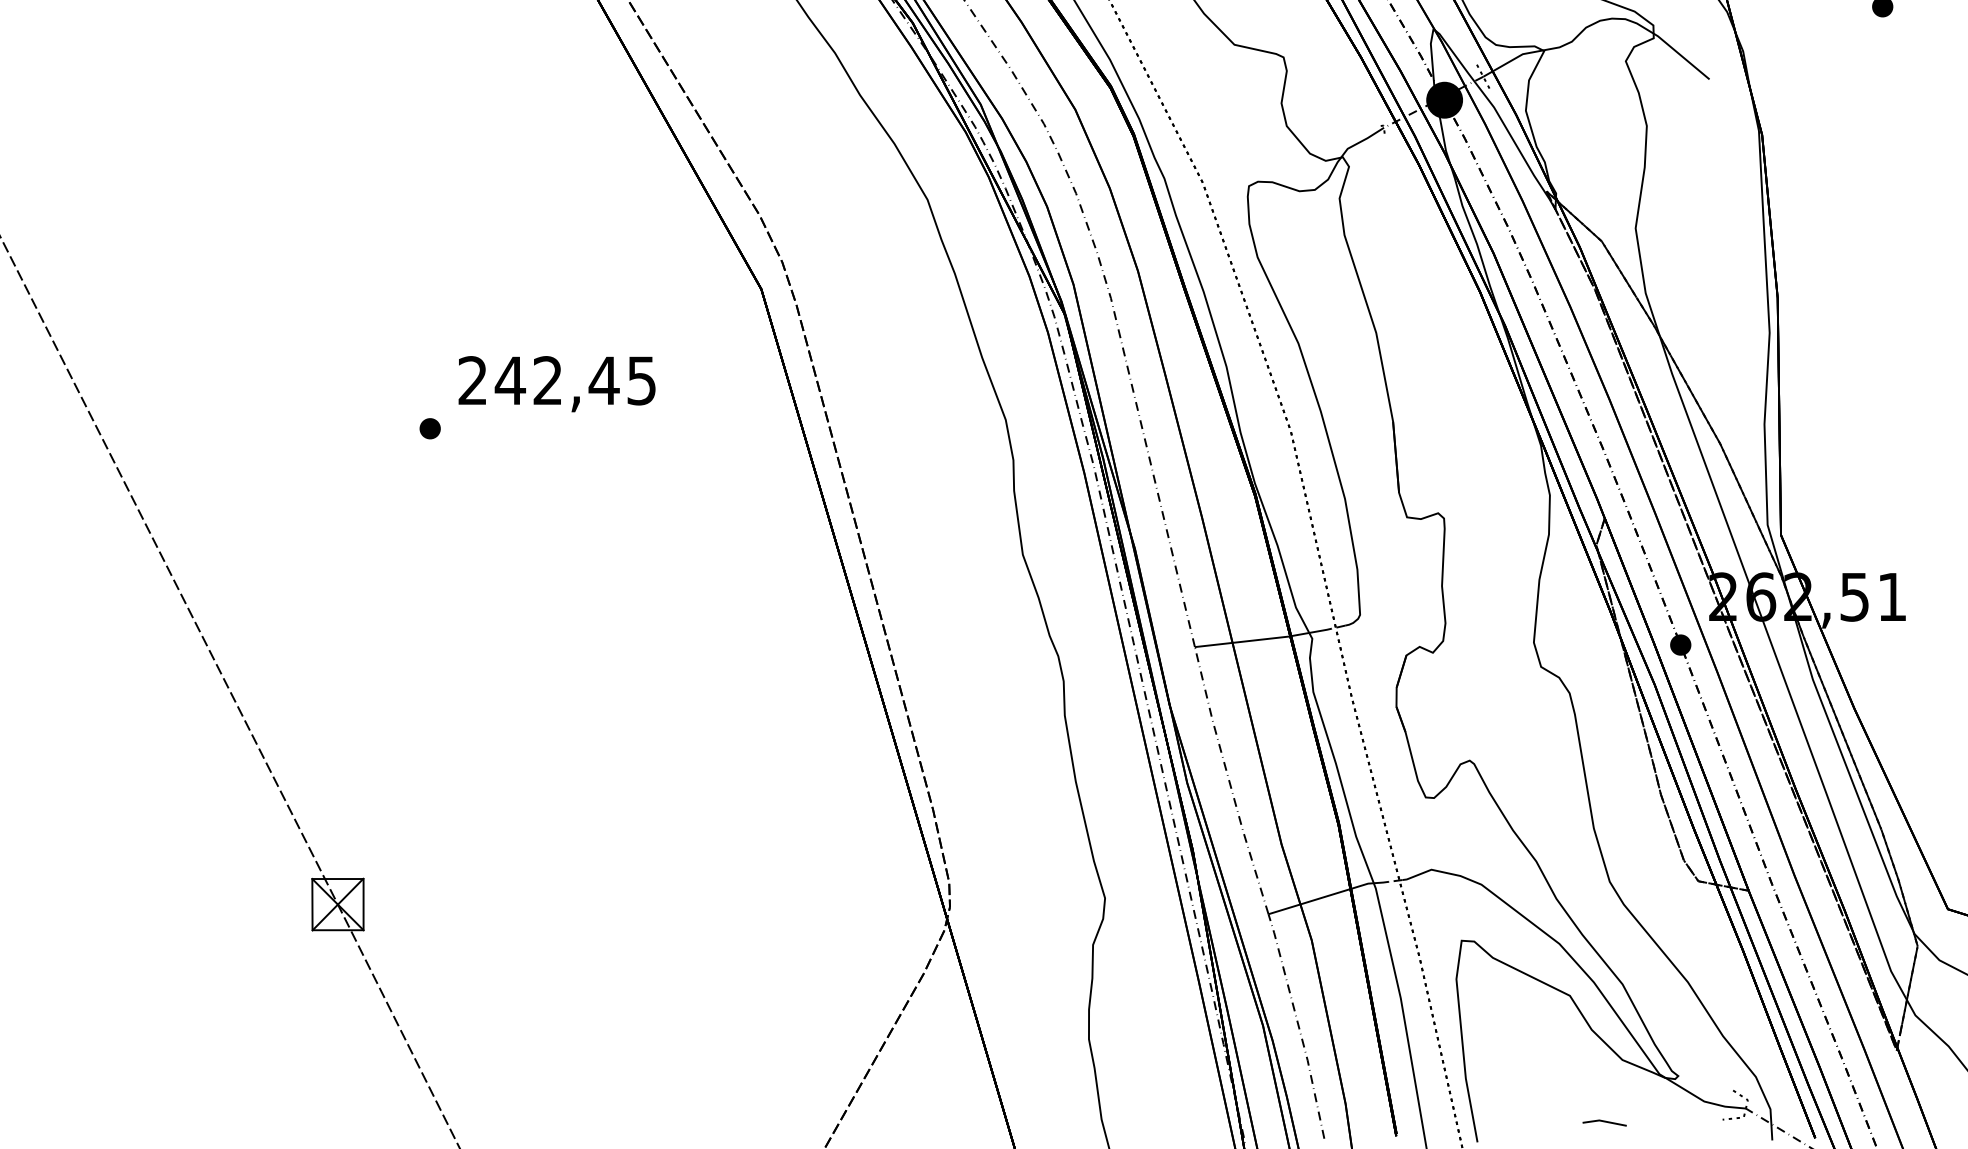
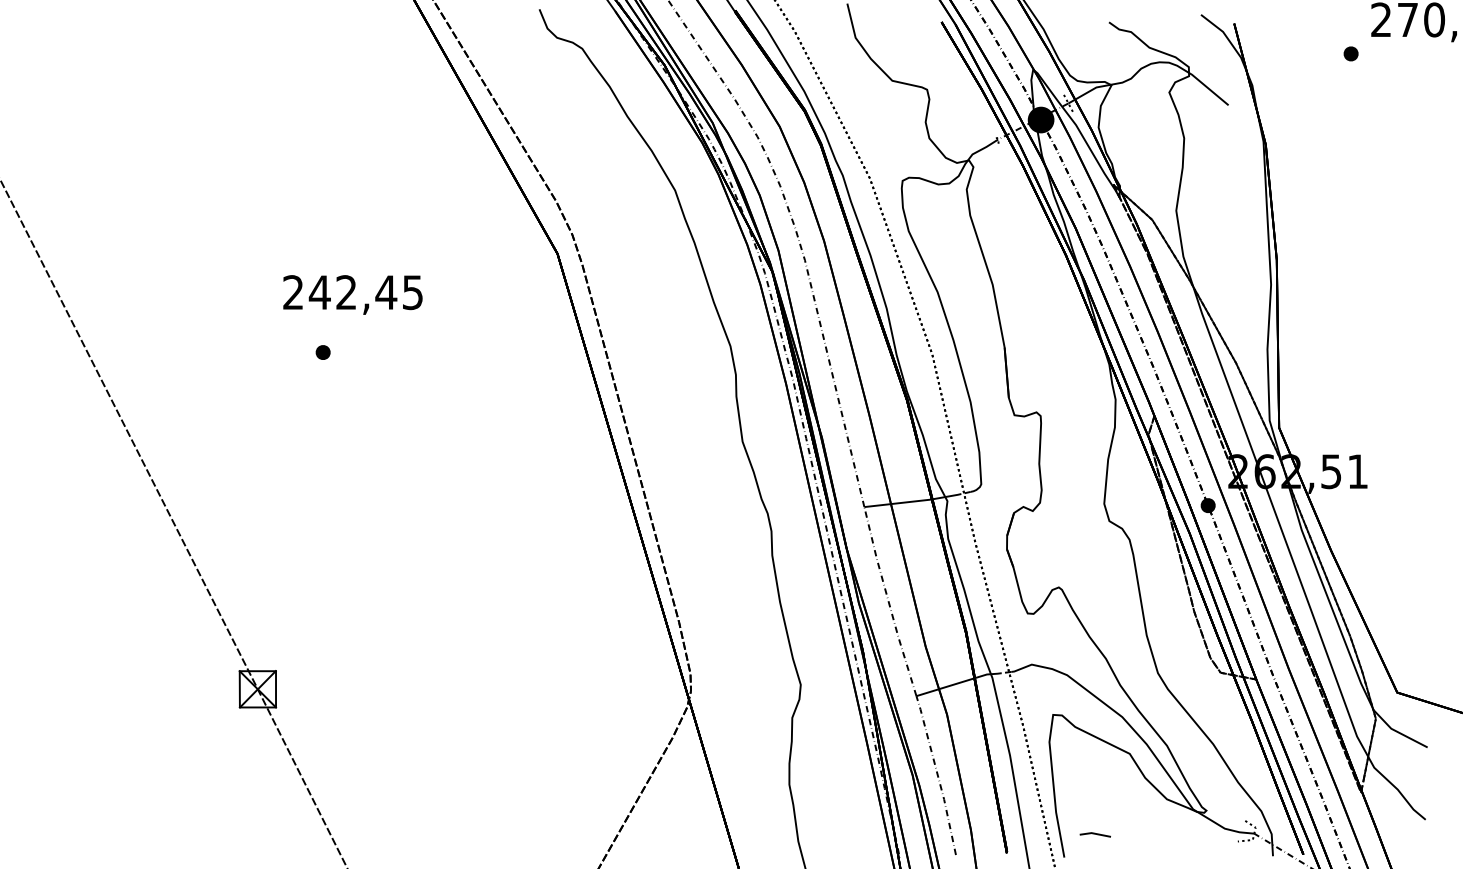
text: (556, 383) -> (352, 294), moved
line: (1603, 1122) -> (1094, 834), moved

